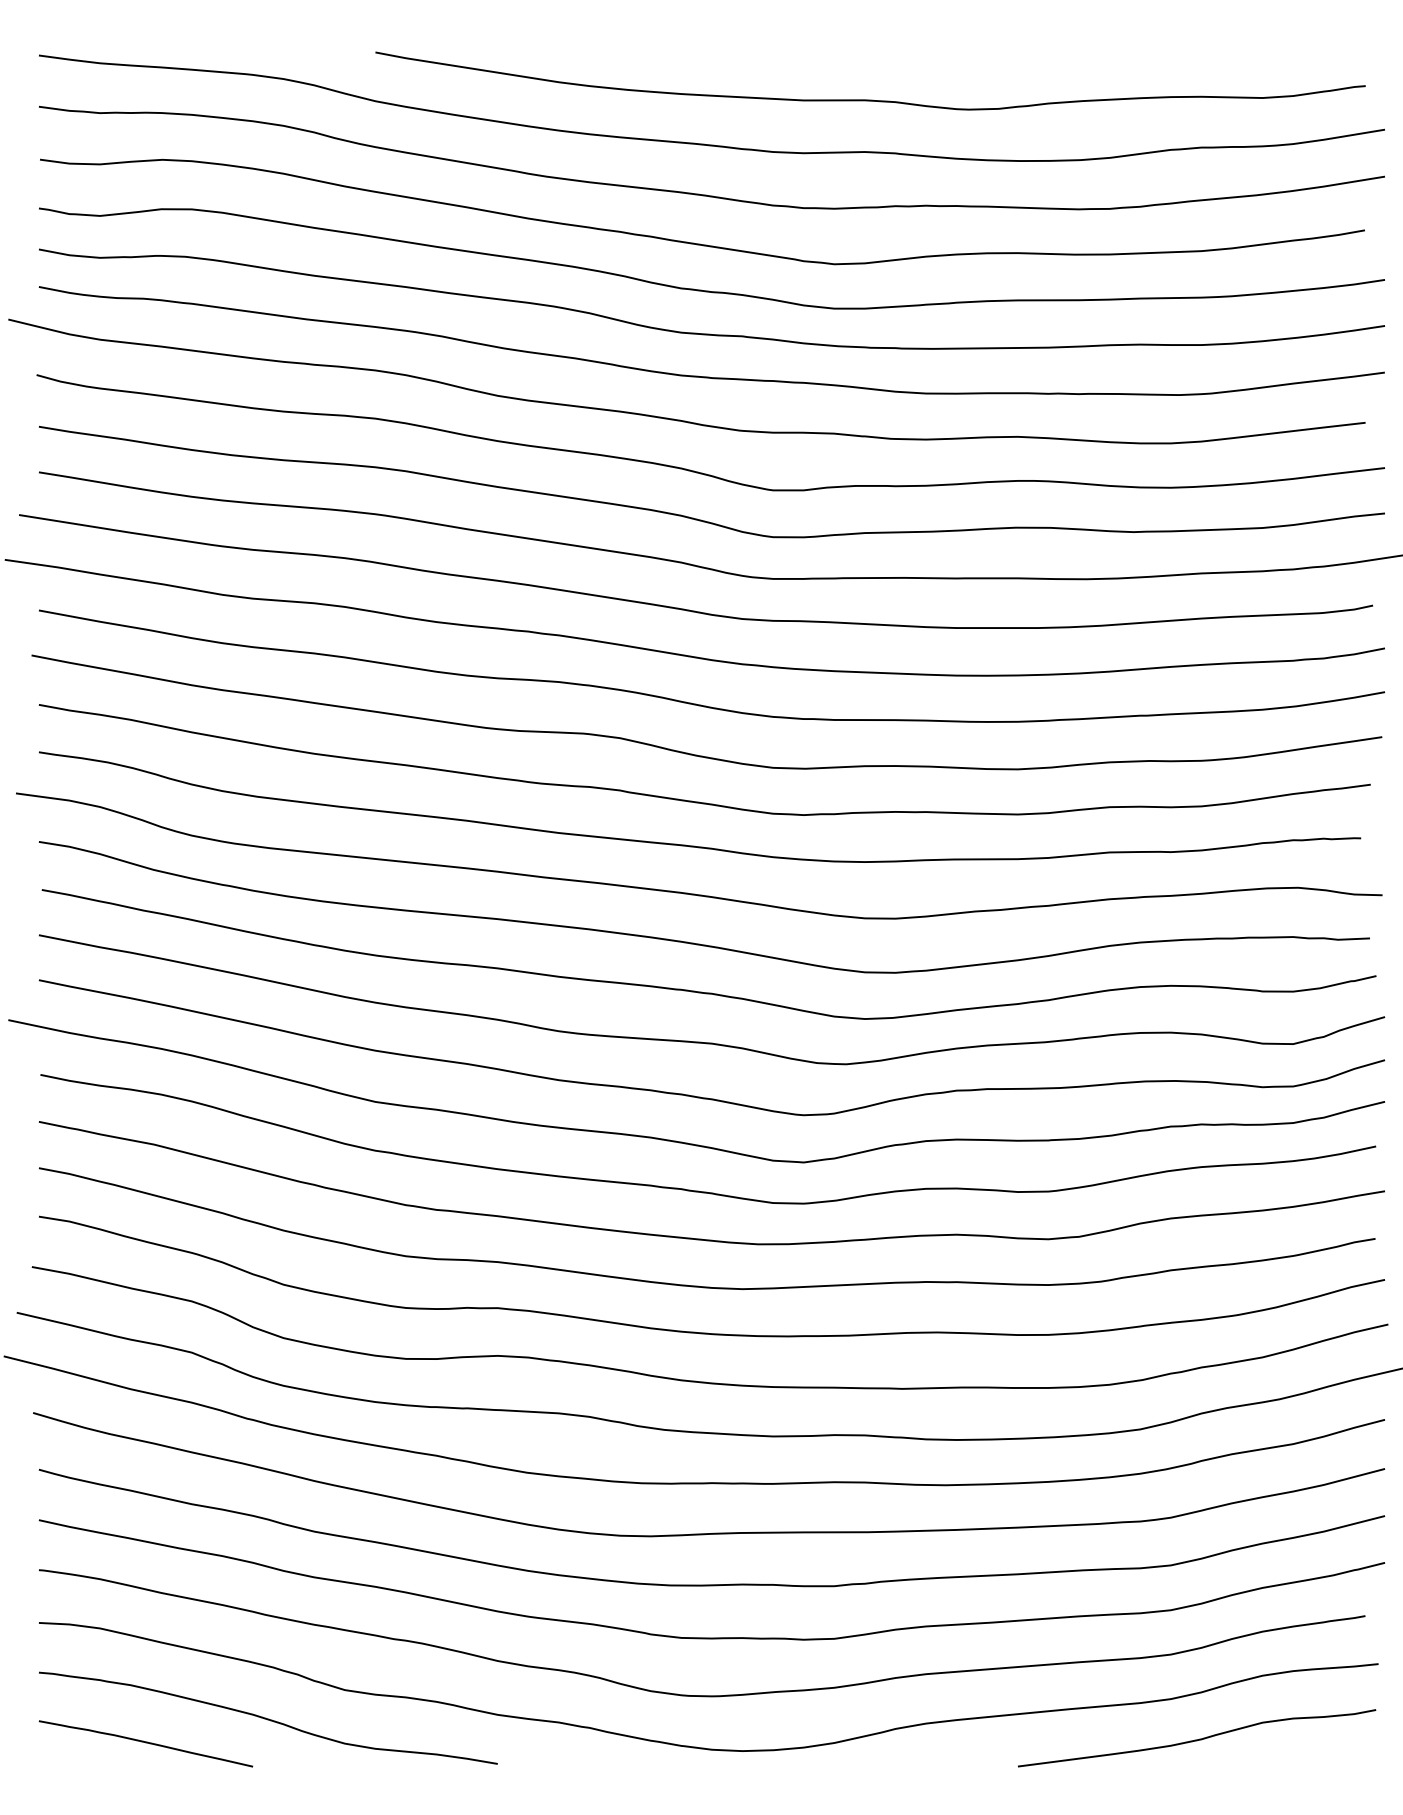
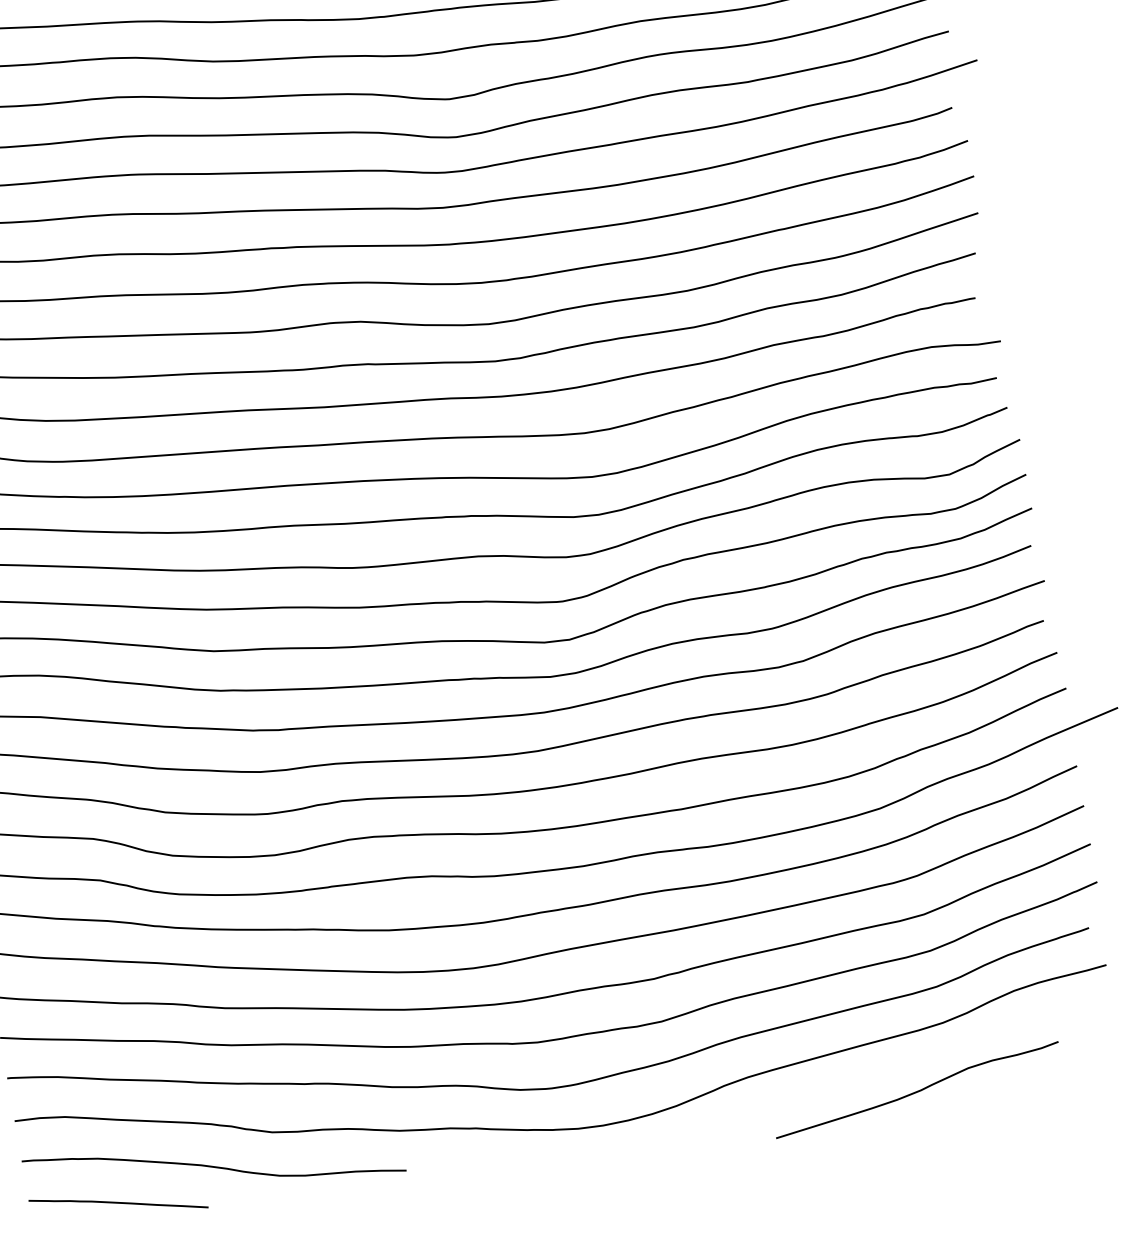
curve: (1197, 1739) -> (917, 1091), moved

